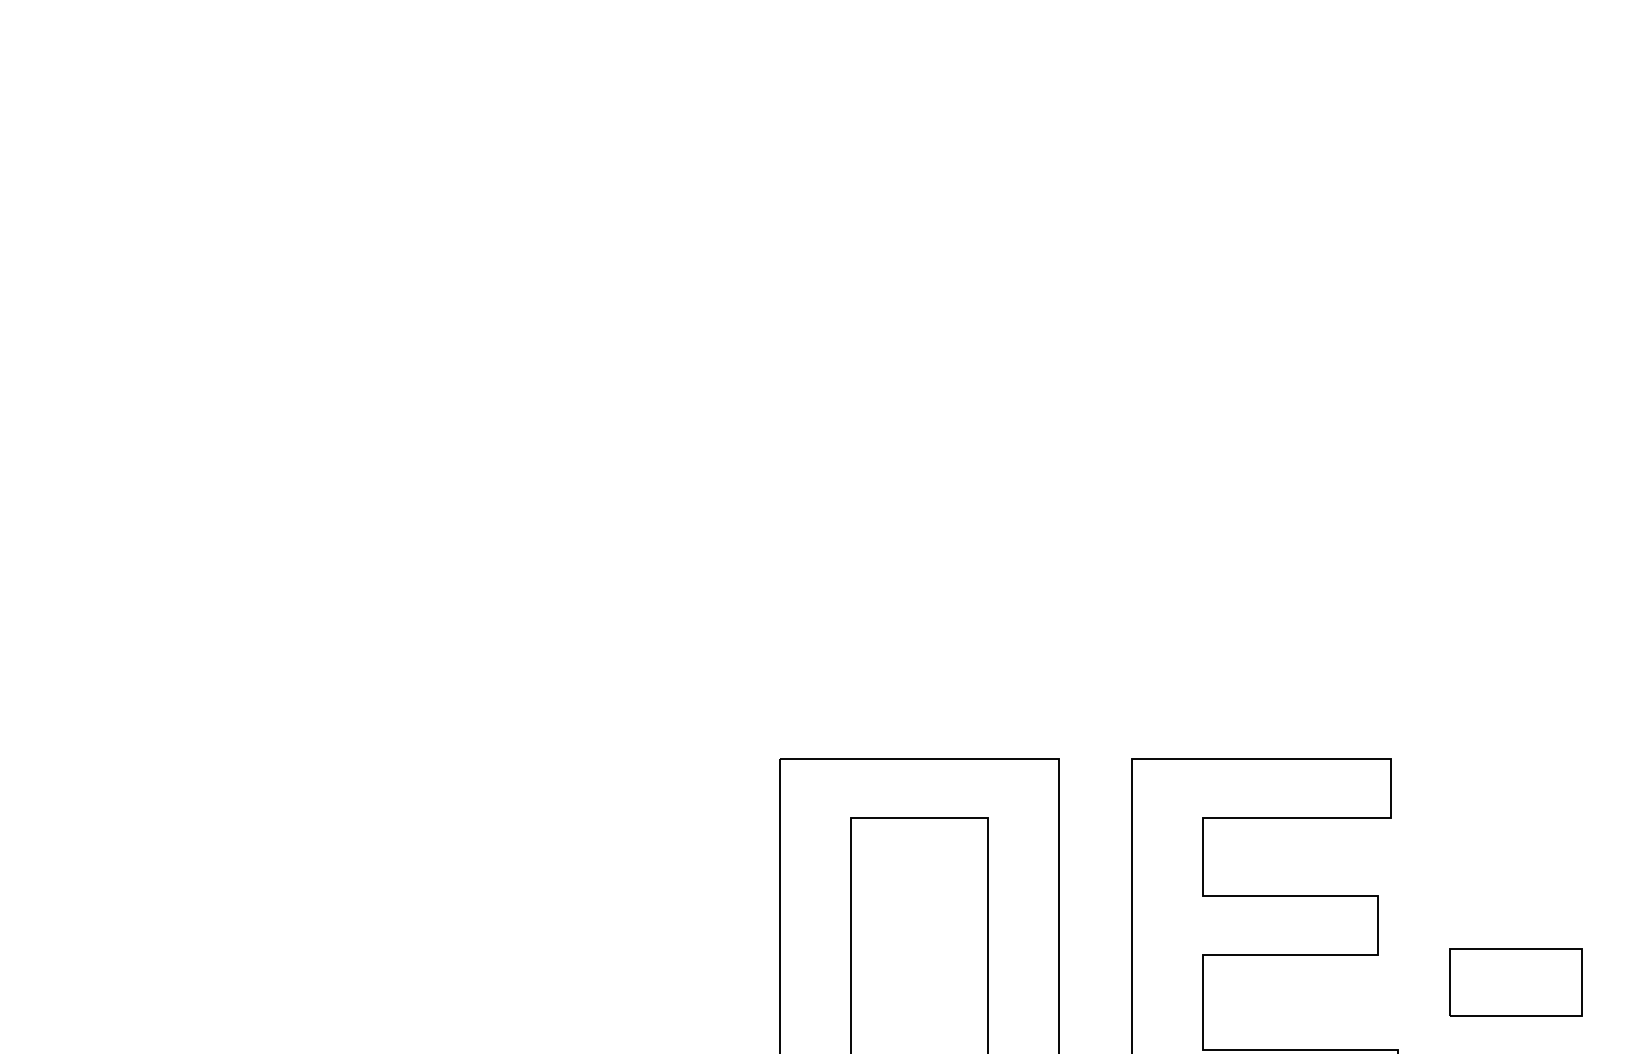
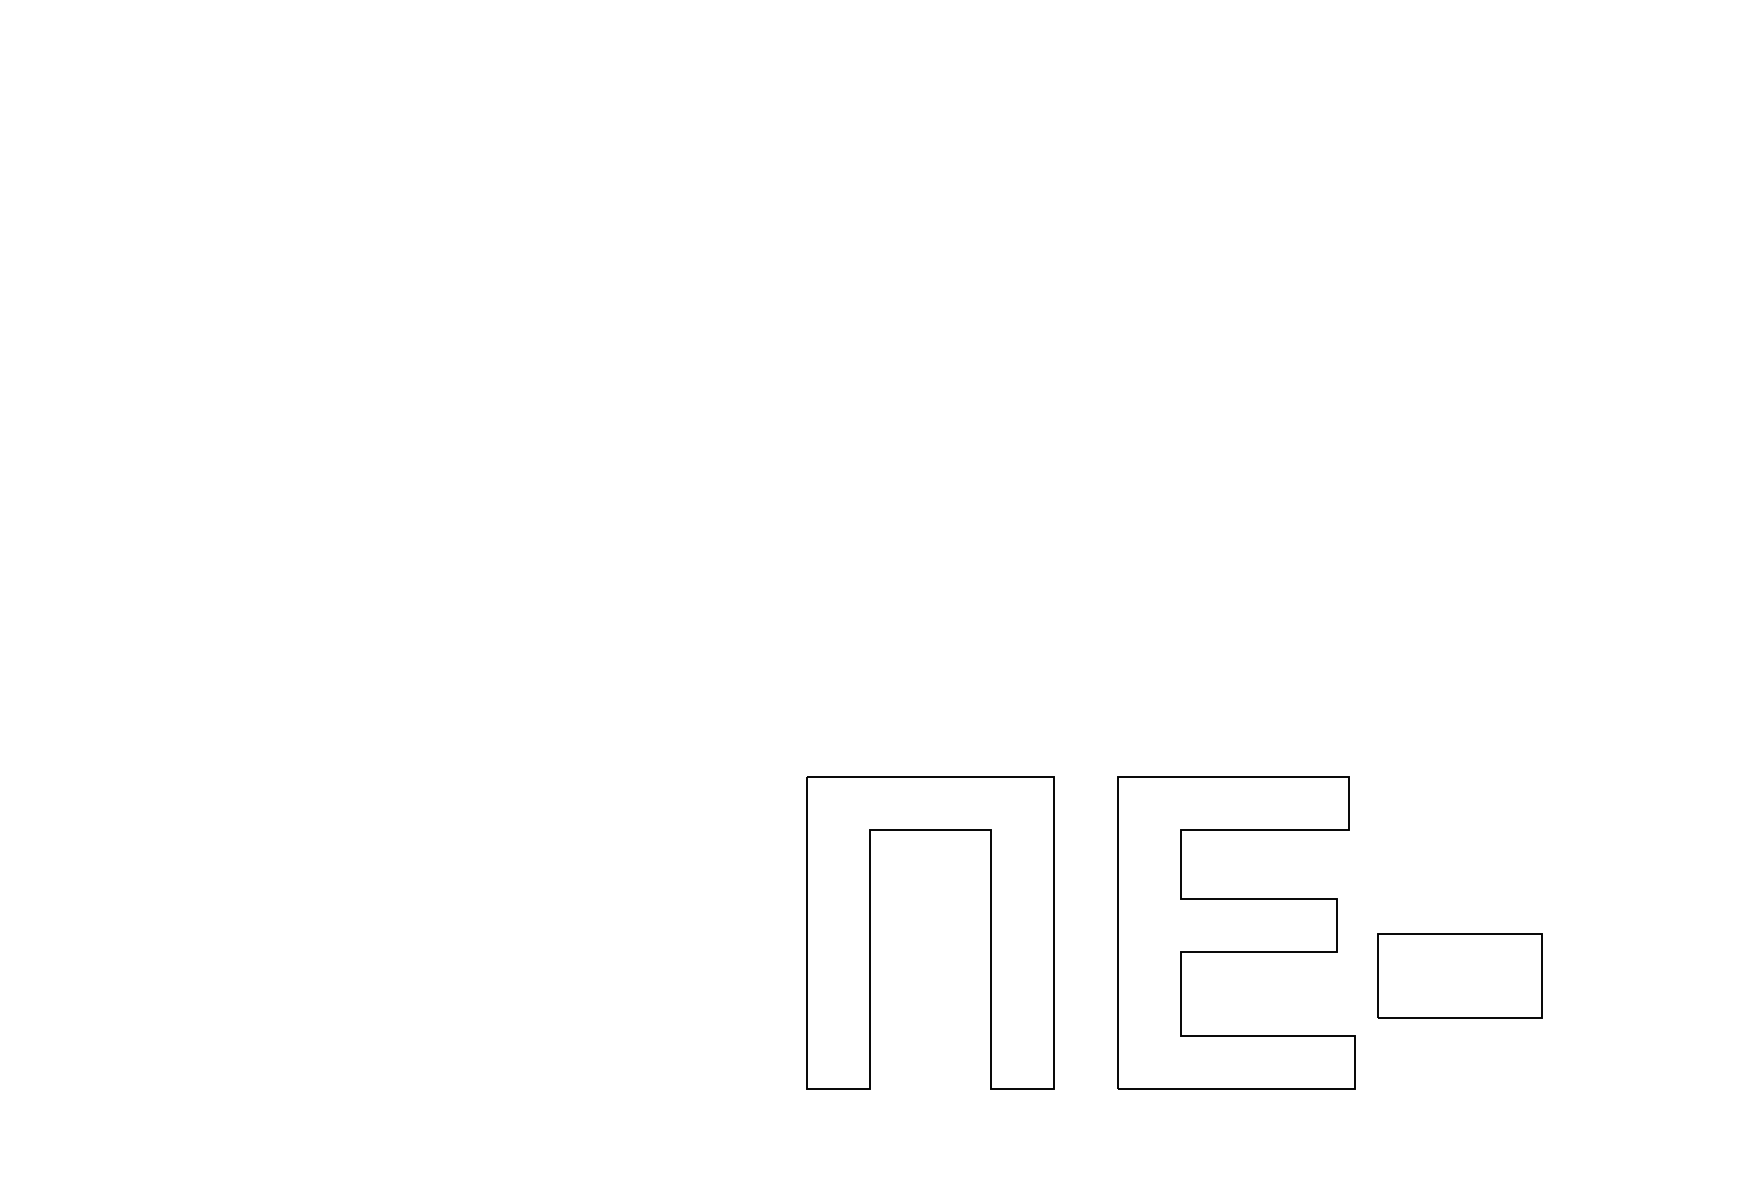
part: (1515, 982) -> (1459, 975), size x1.4

